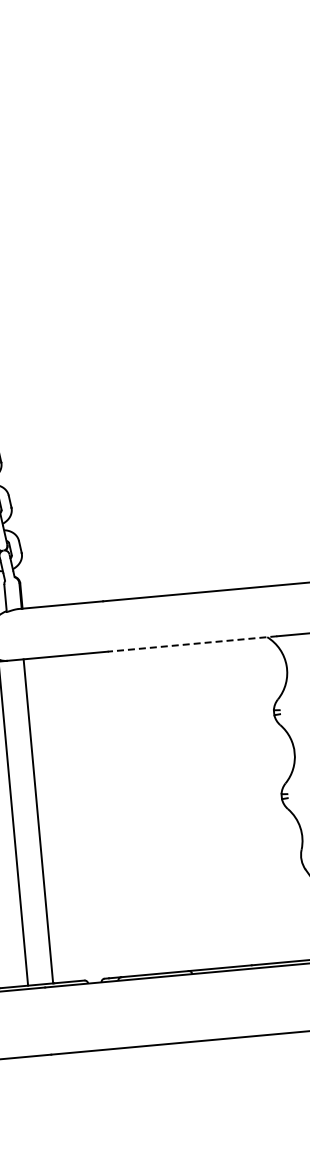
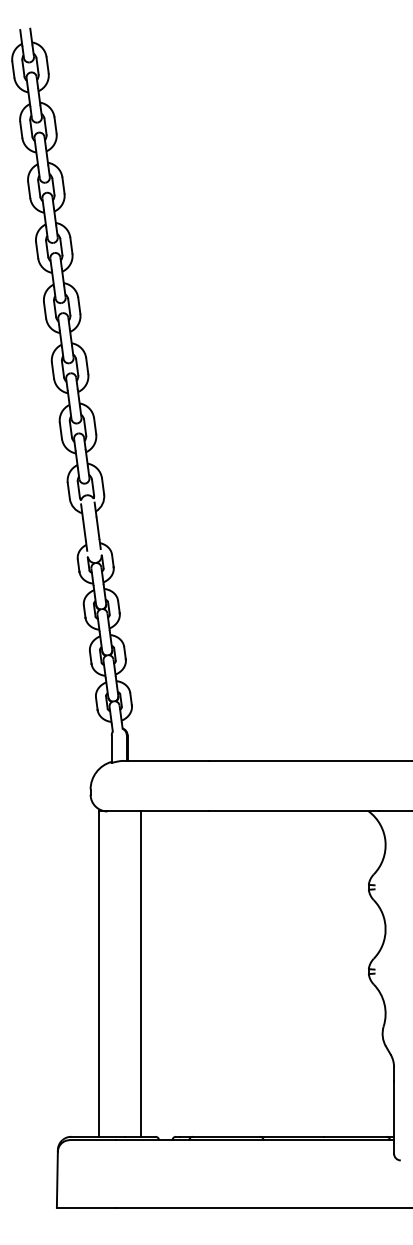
line: (192, 644) -> (293, 811), dashed -> solid
line: (38, 820) -> (141, 973), moved

